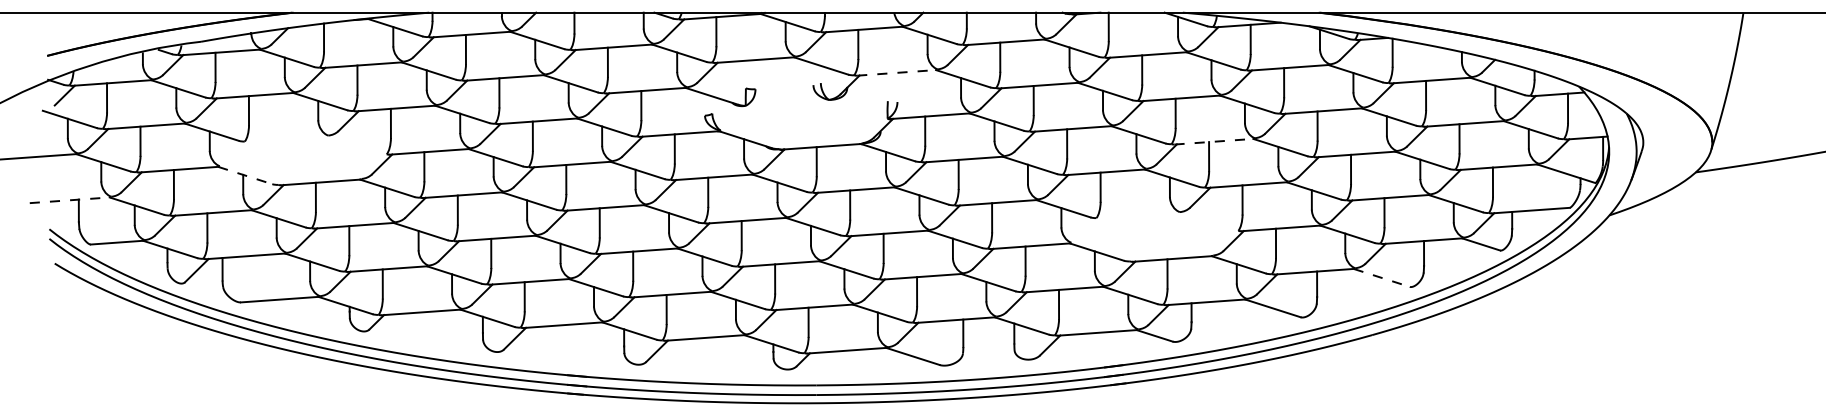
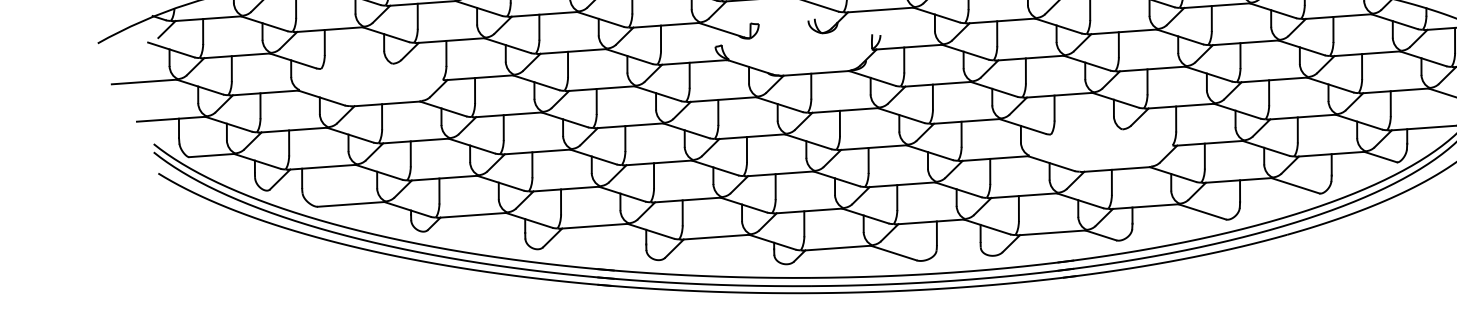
line: (896, 72) -> (879, 9), dashed -> solid
line: (1214, 141) -> (1152, 68), dashed -> solid
line: (245, 175) -> (321, 98), dashed -> solid
line: (70, 200) -> (171, 119), dashed -> solid
line: (1382, 278) -> (1296, 186), dashed -> solid

